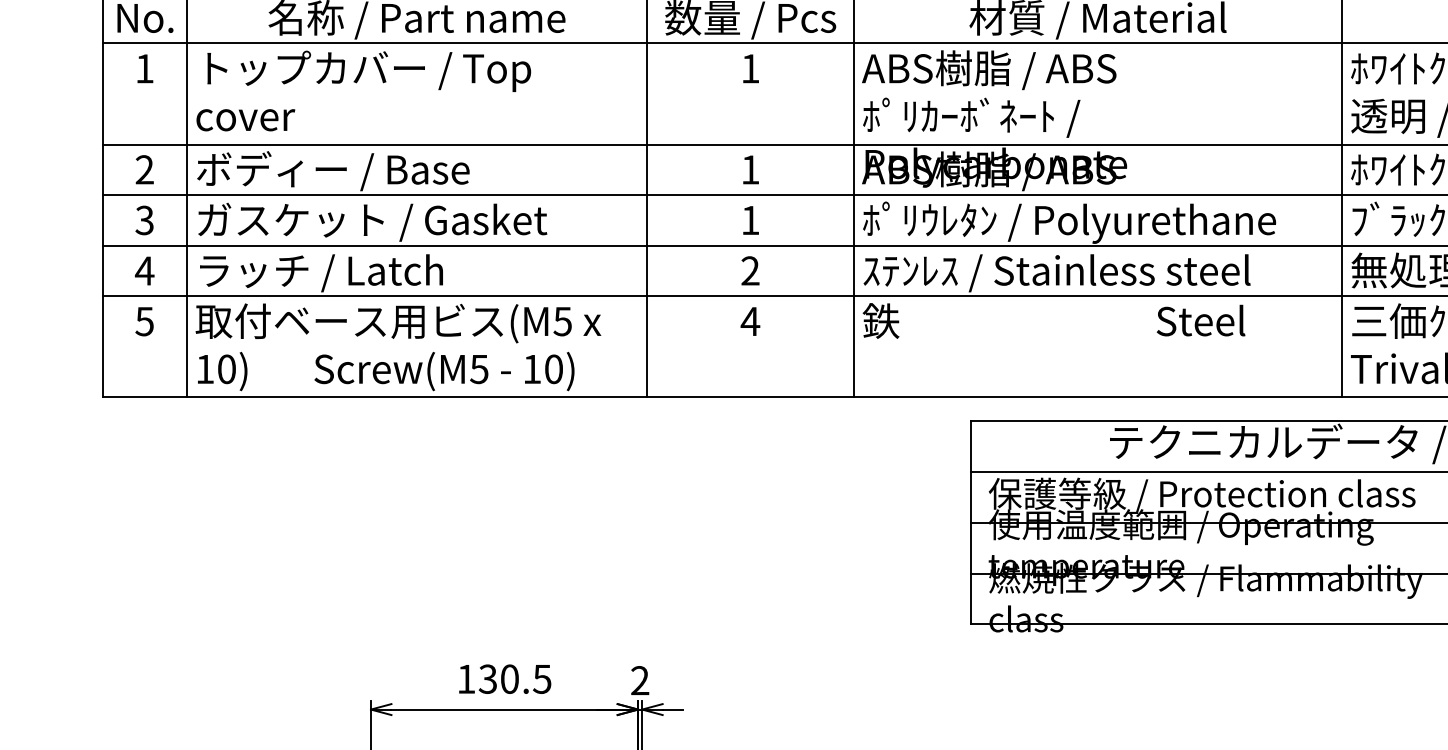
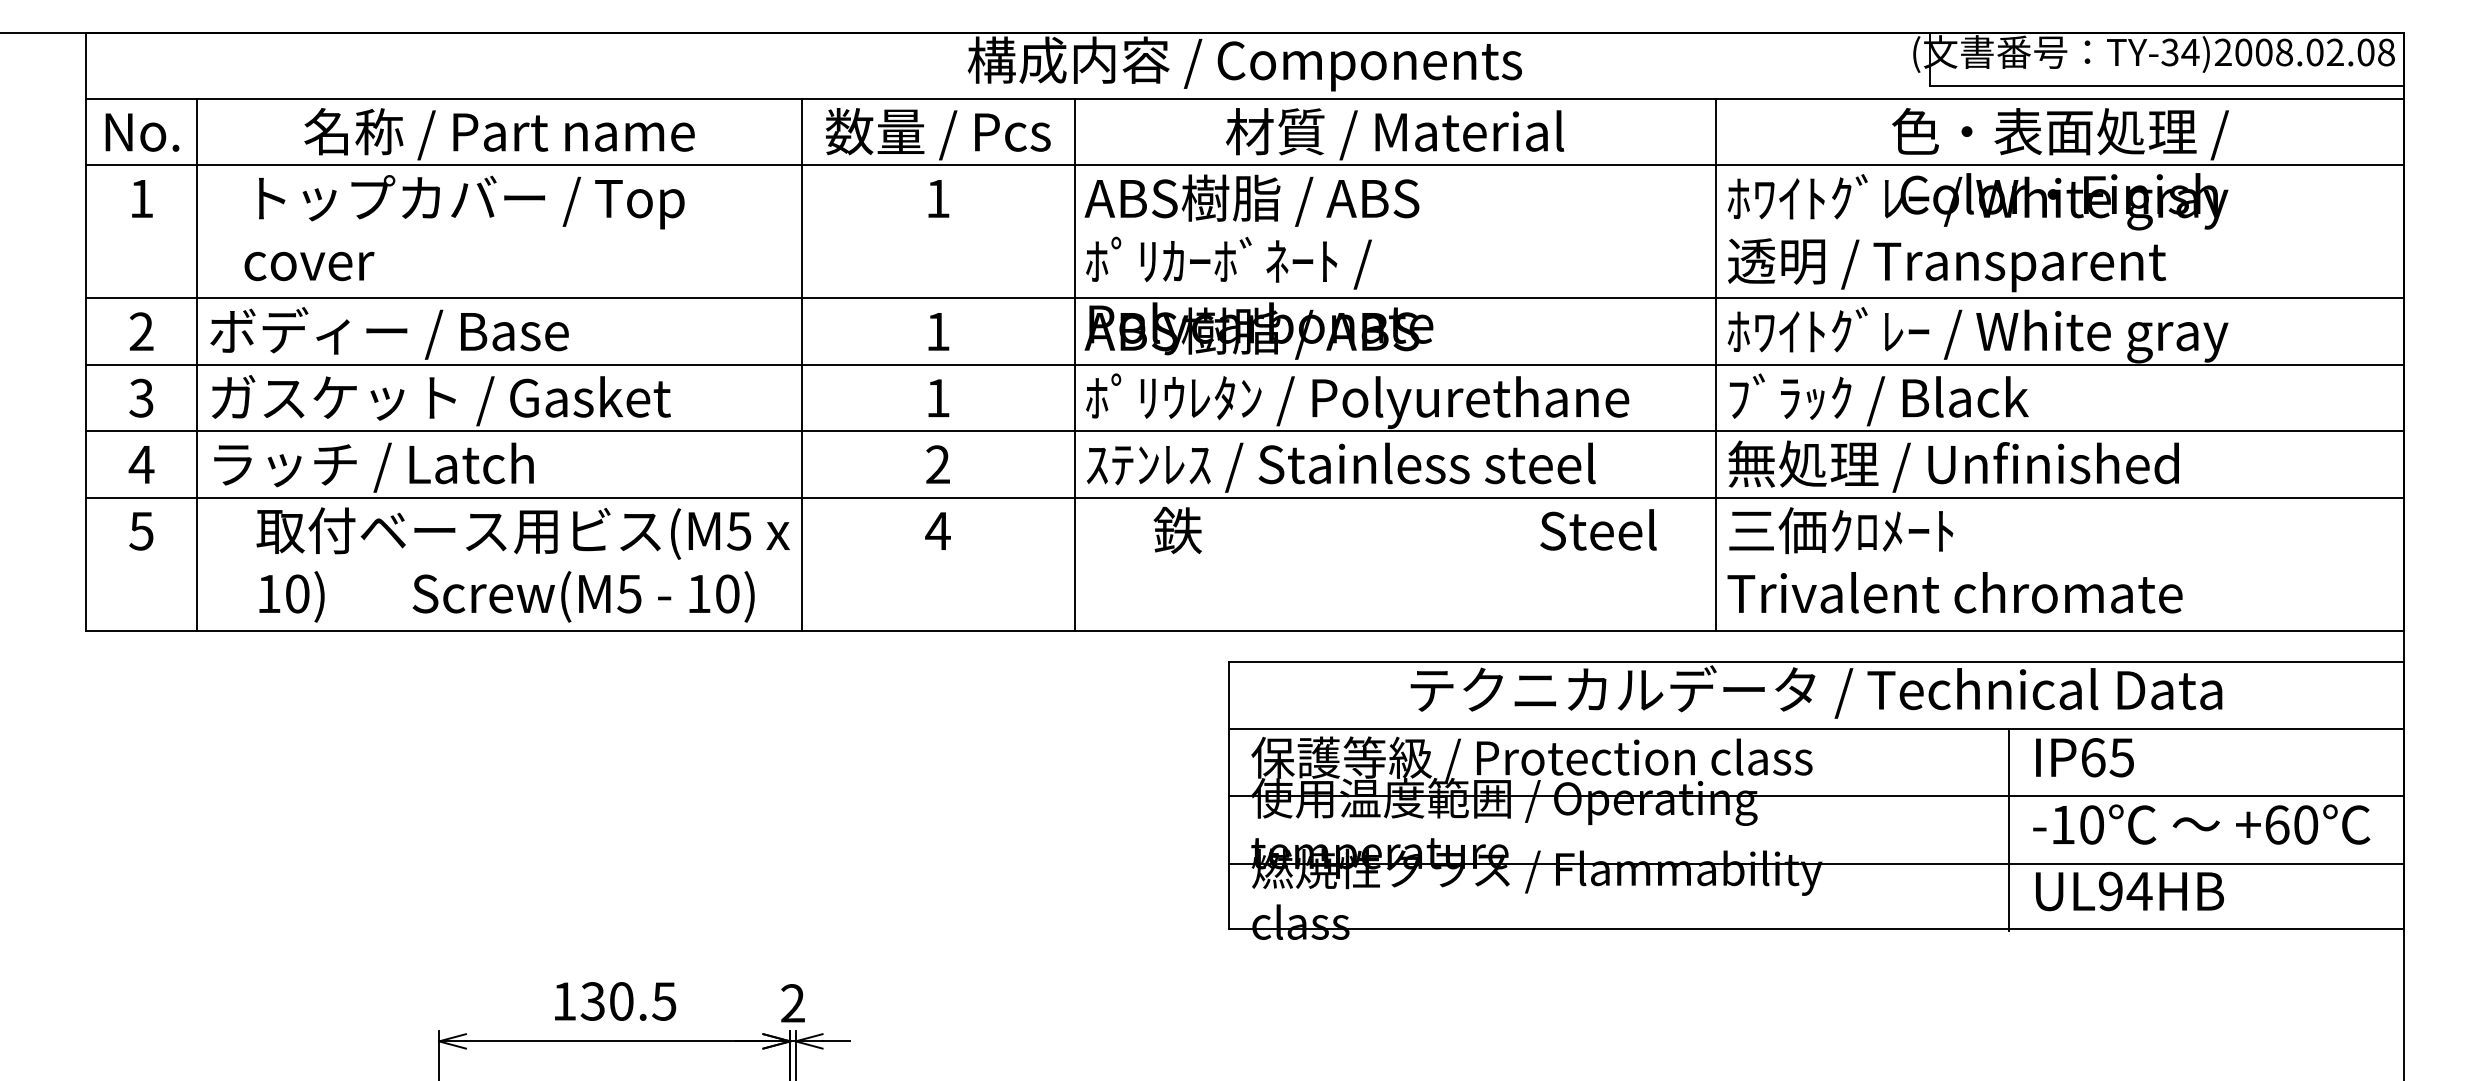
text: (363, 91) -> (464, 228), moved
text: (1053, 321) -> (1404, 530), moved
text: (397, 346) -> (522, 564), moved

